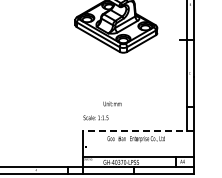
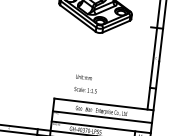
text: (95, 117) -> (85, 89), moved
line: (138, 131) -> (104, 104), dashed -> solid
line: (137, 145) -> (101, 117), added

